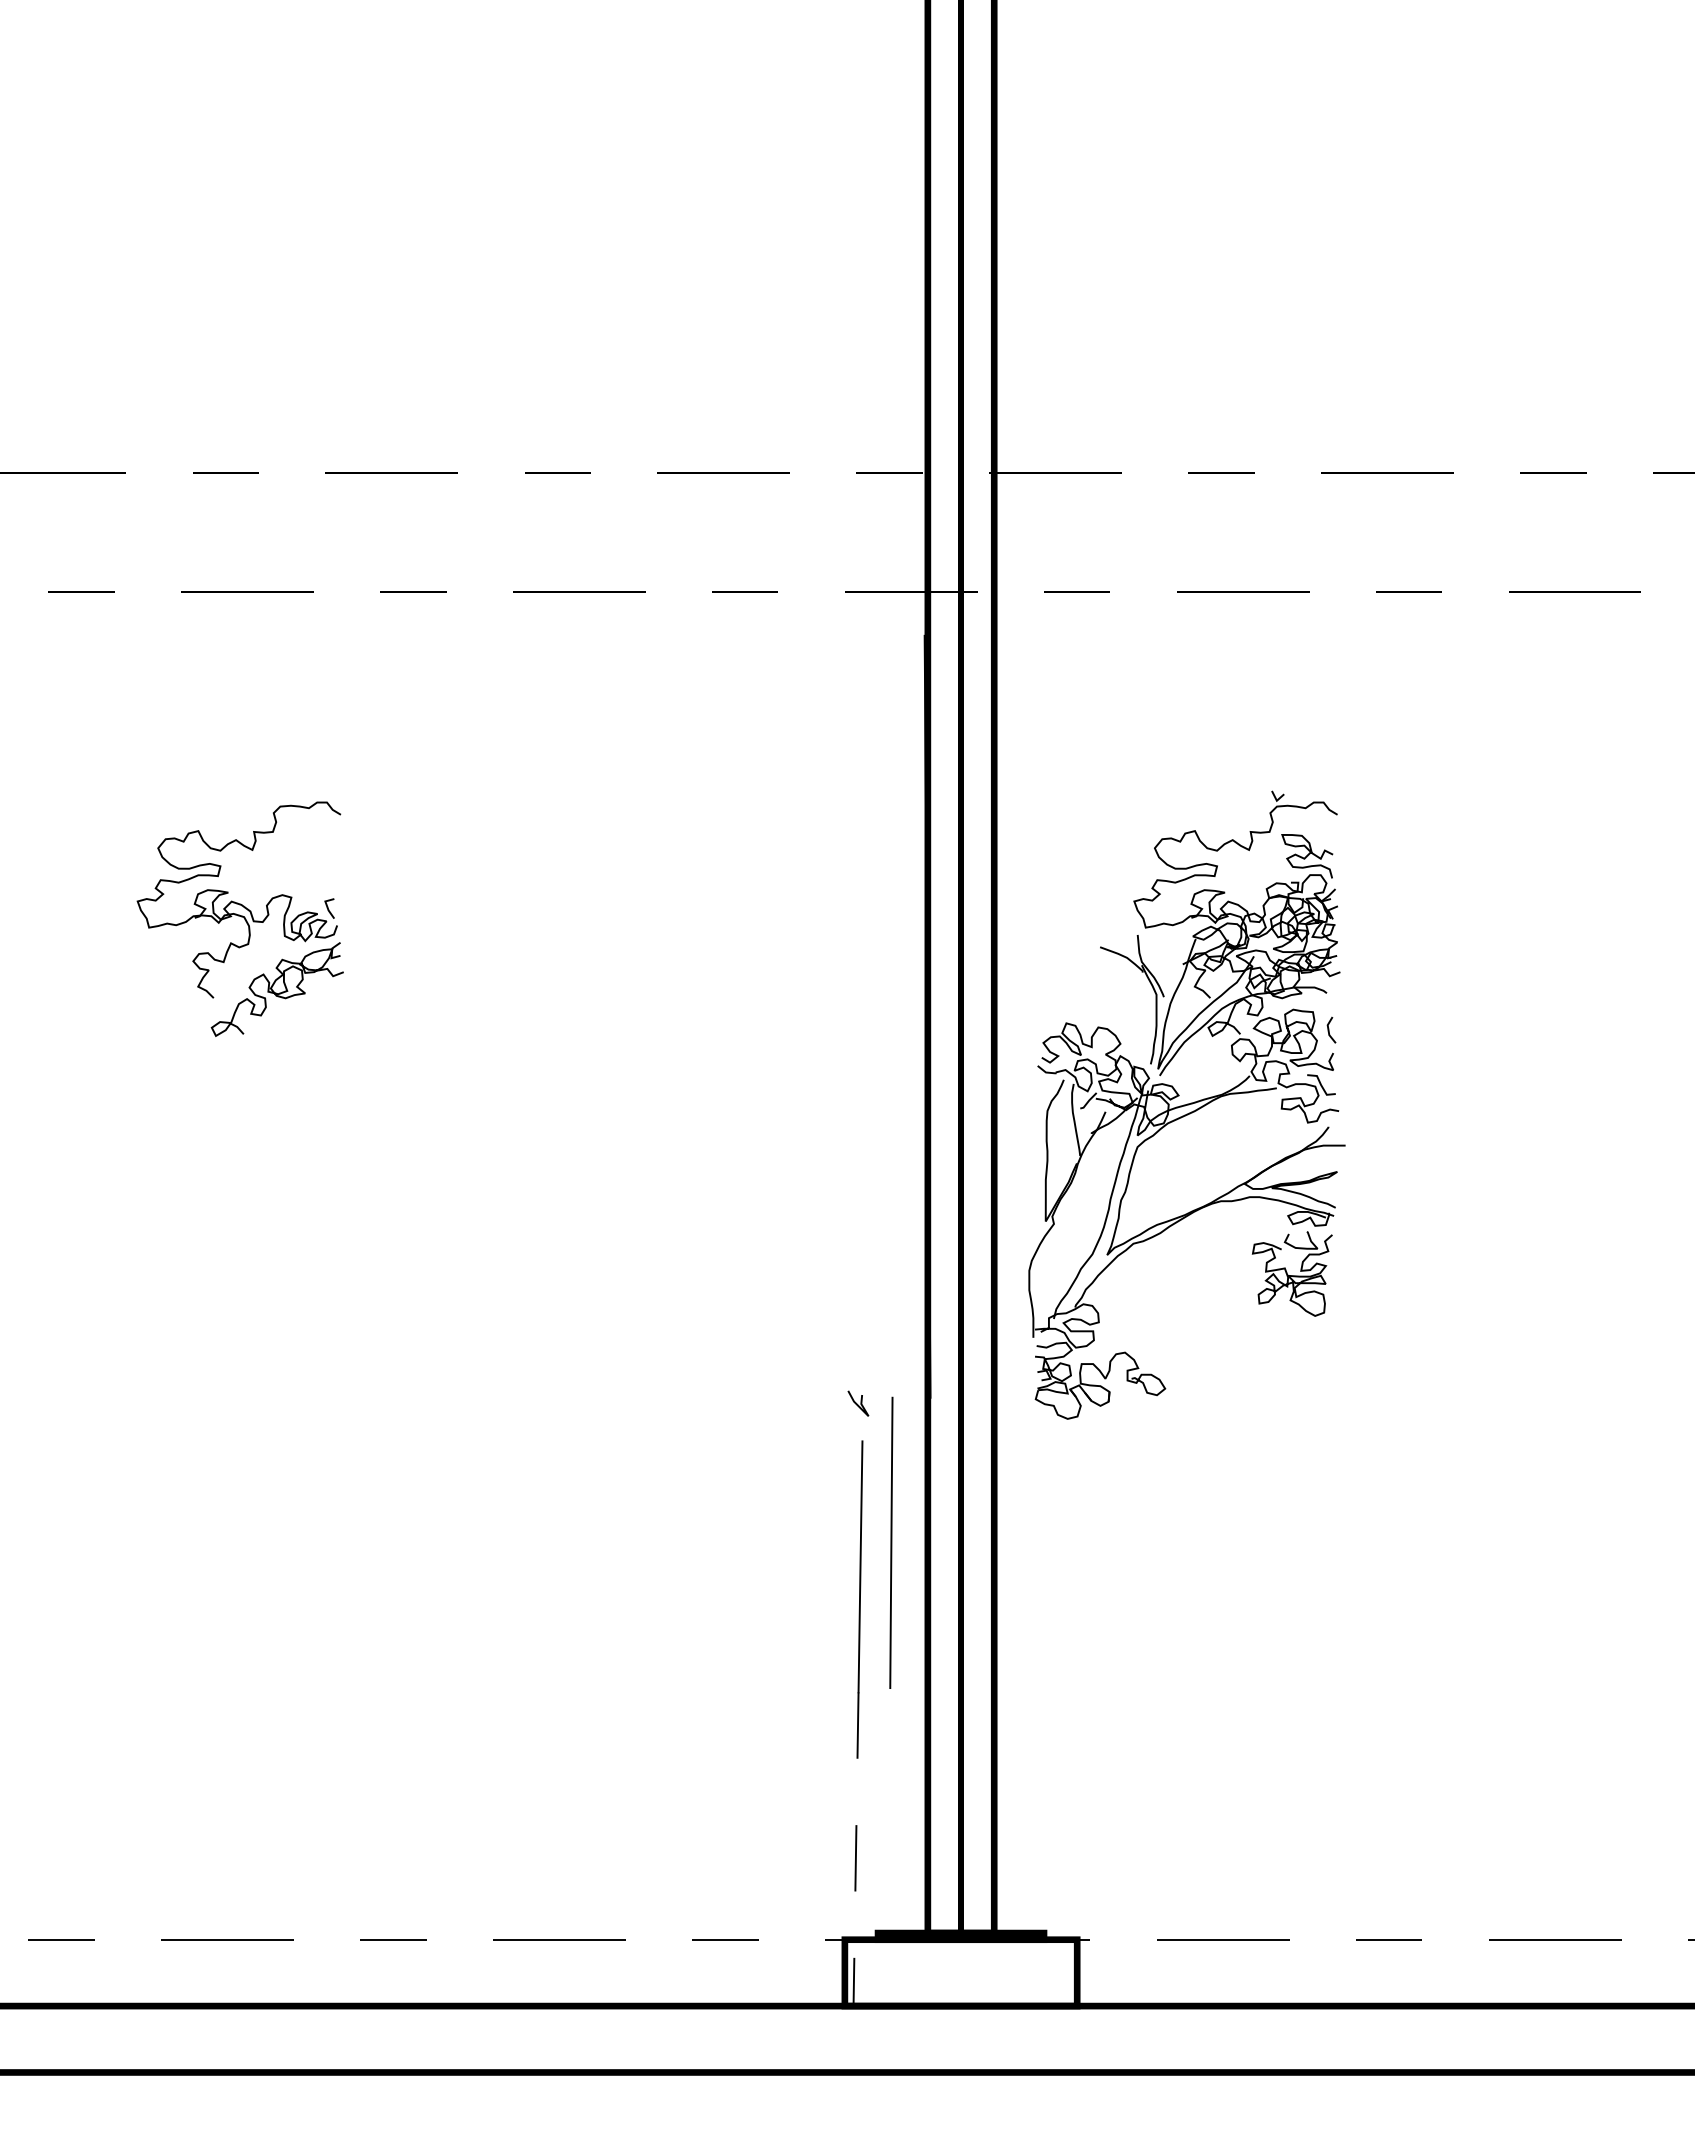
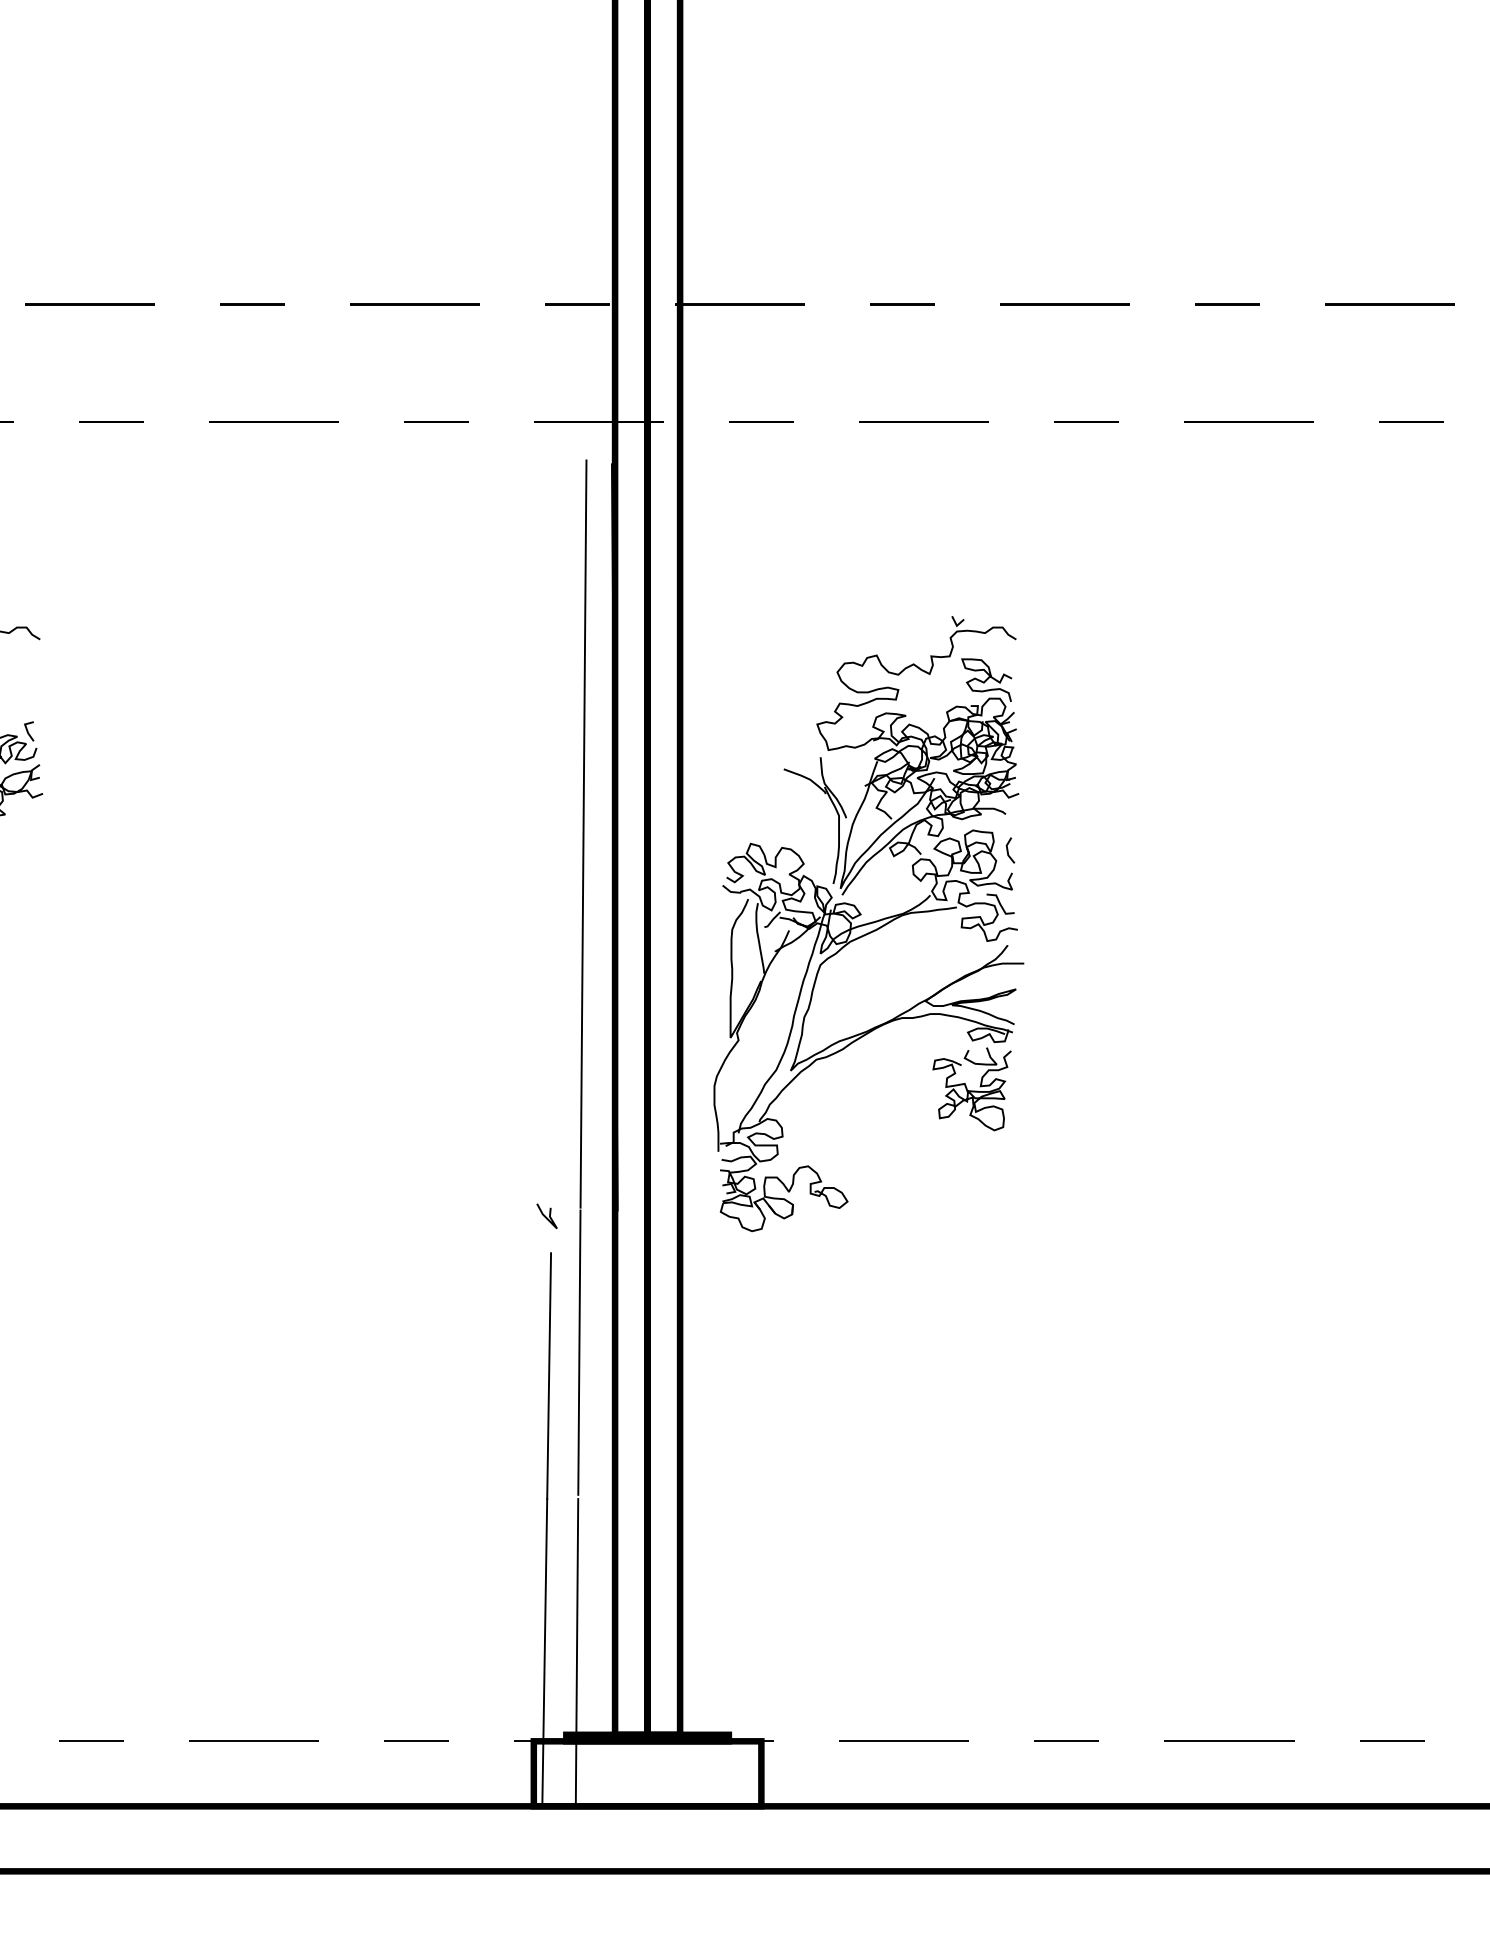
line: (895, 1012) -> (583, 833), added
line: (856, 1849) -> (545, 1652), dashed -> solid
line: (888, 1849) -> (576, 1652), added

